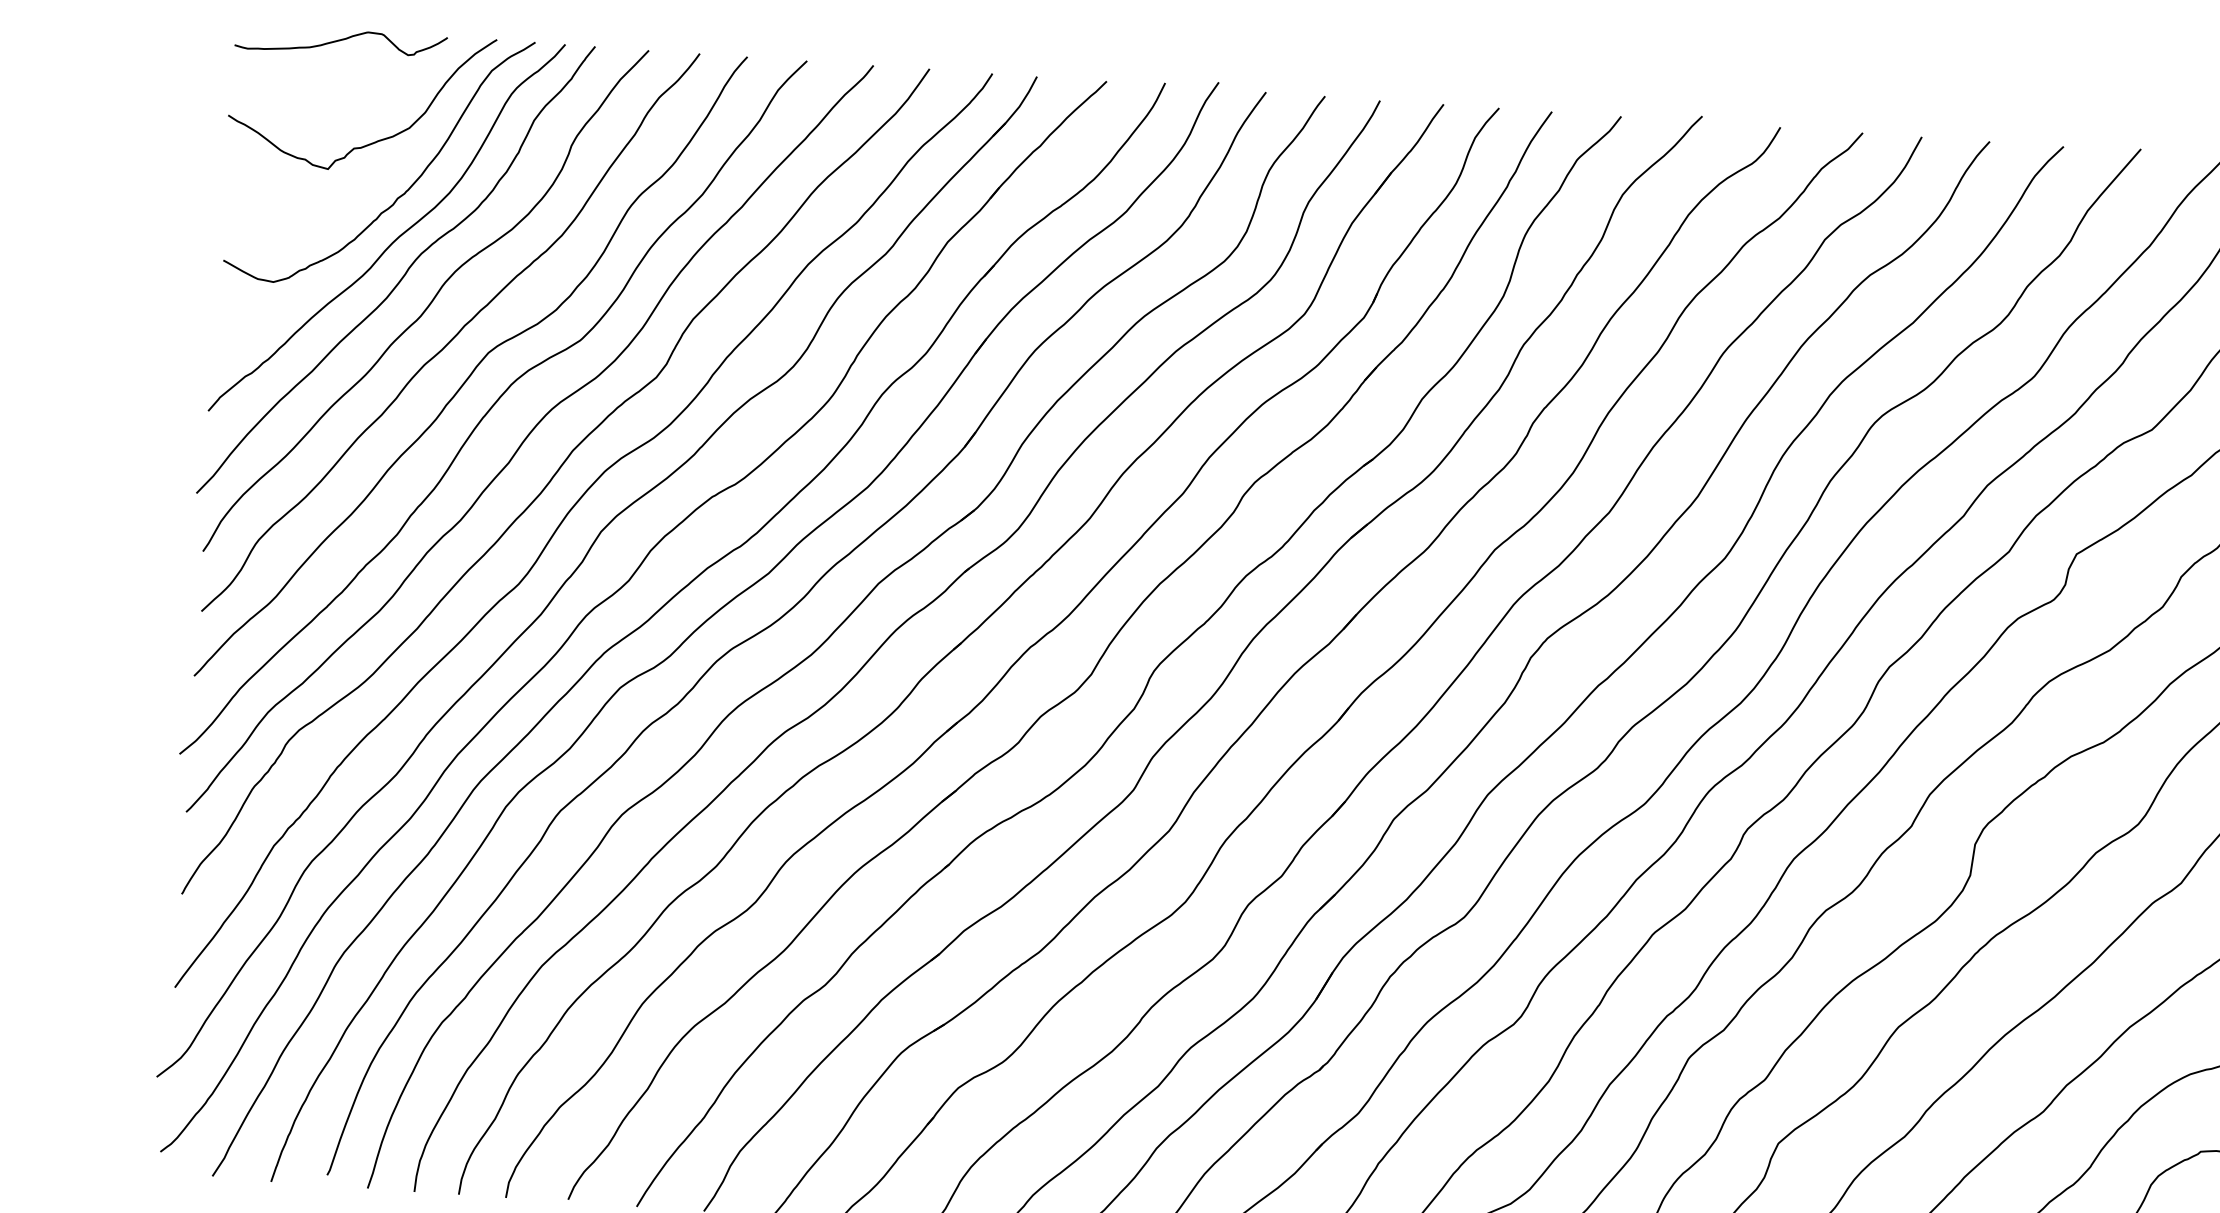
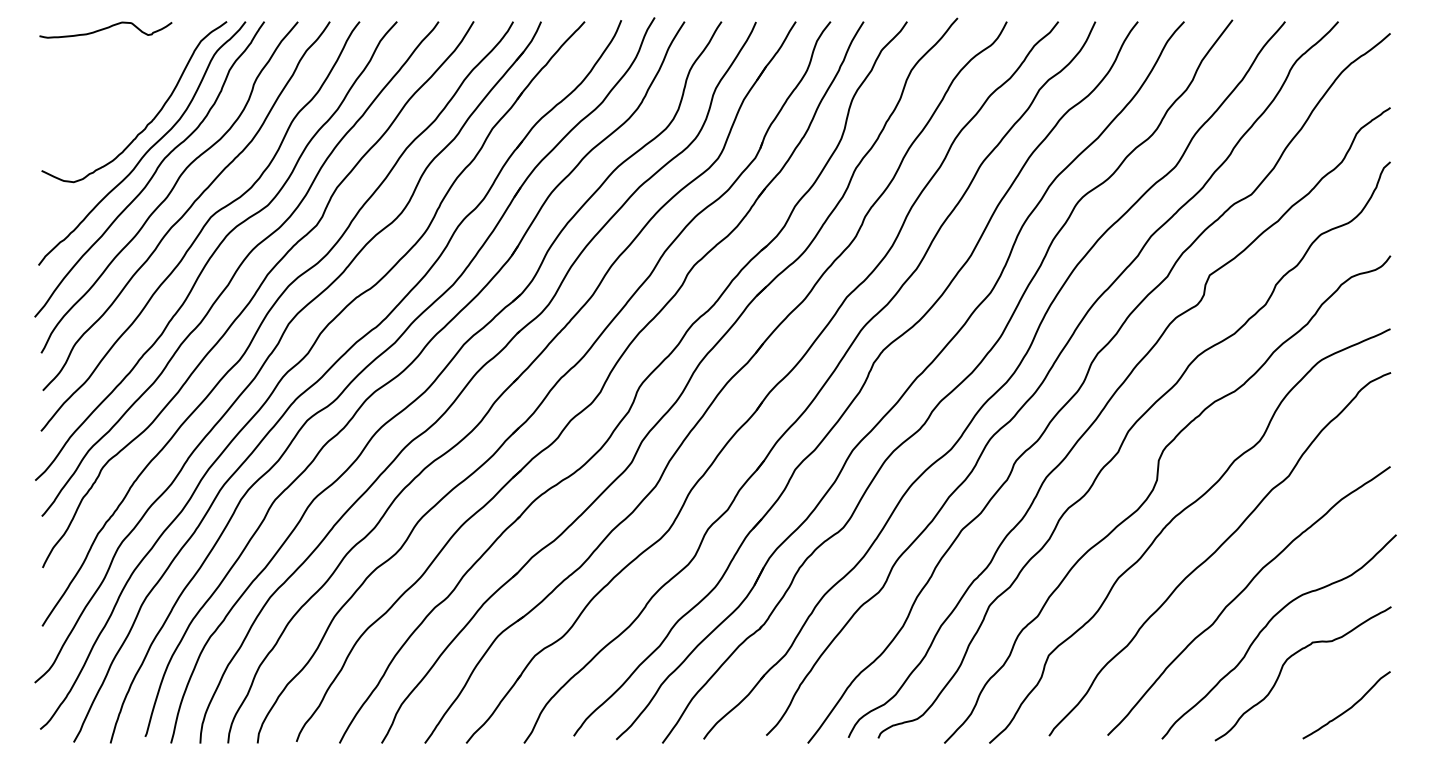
curve: (375, 140) -> (131, 89), removed

